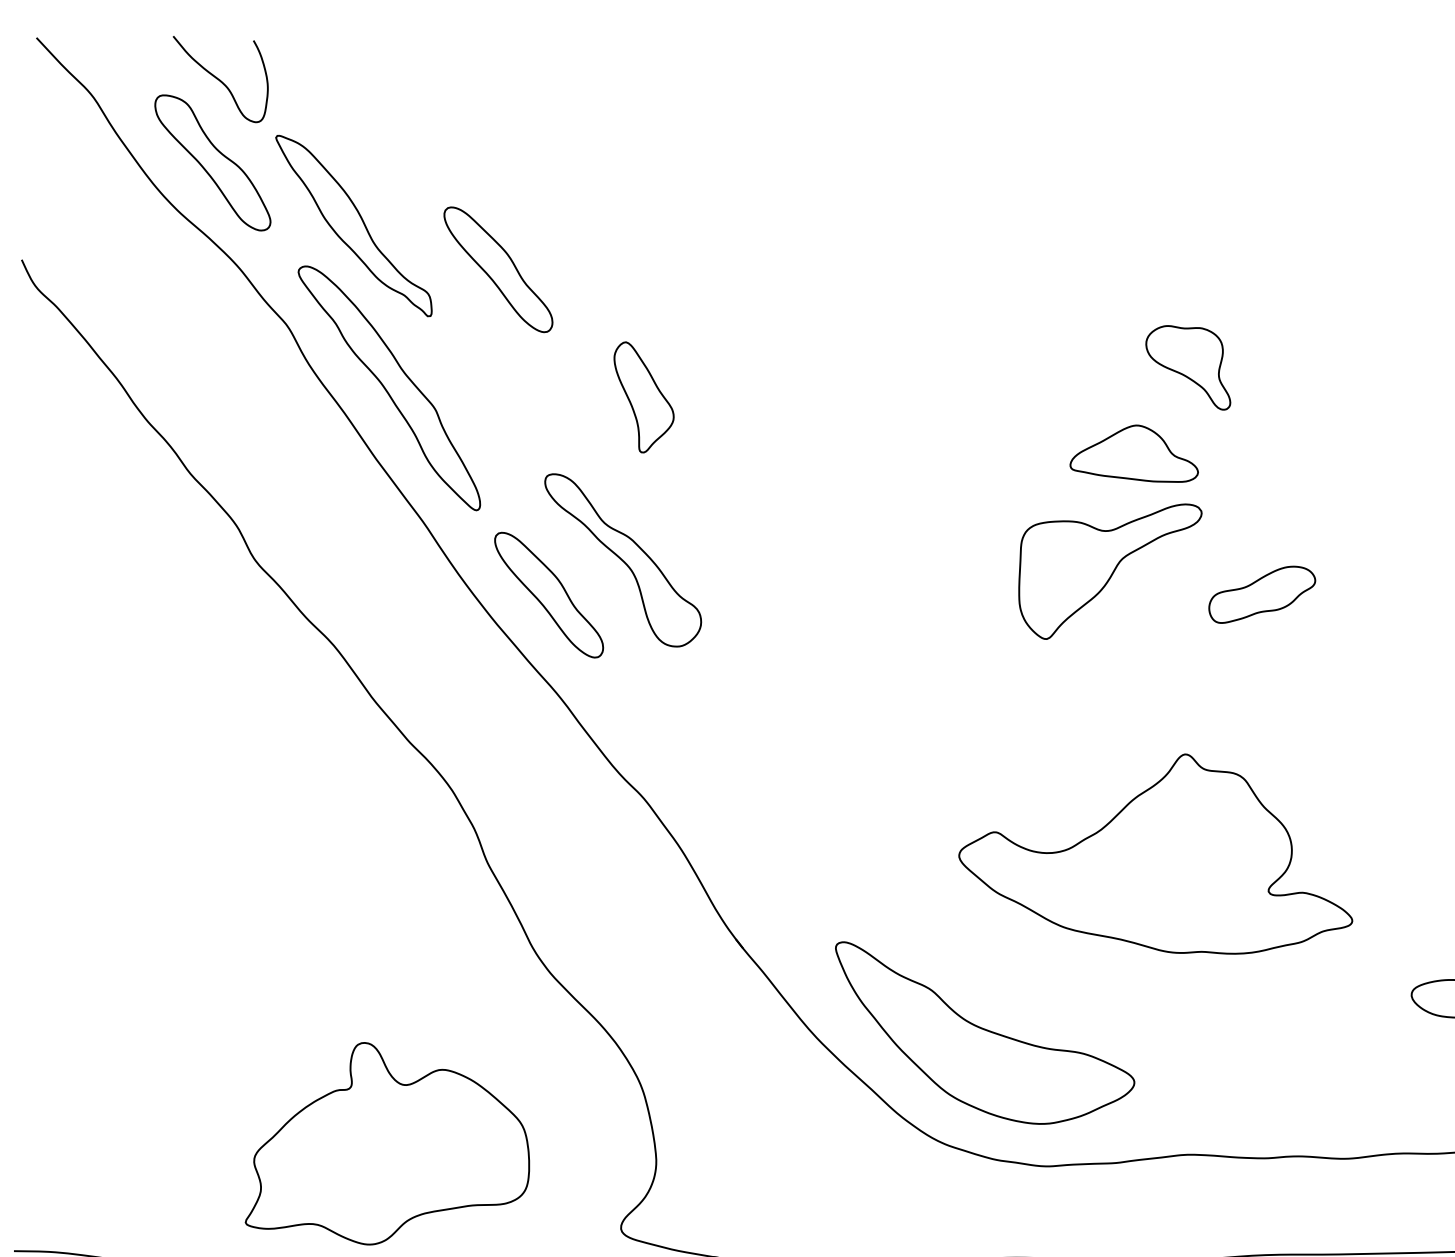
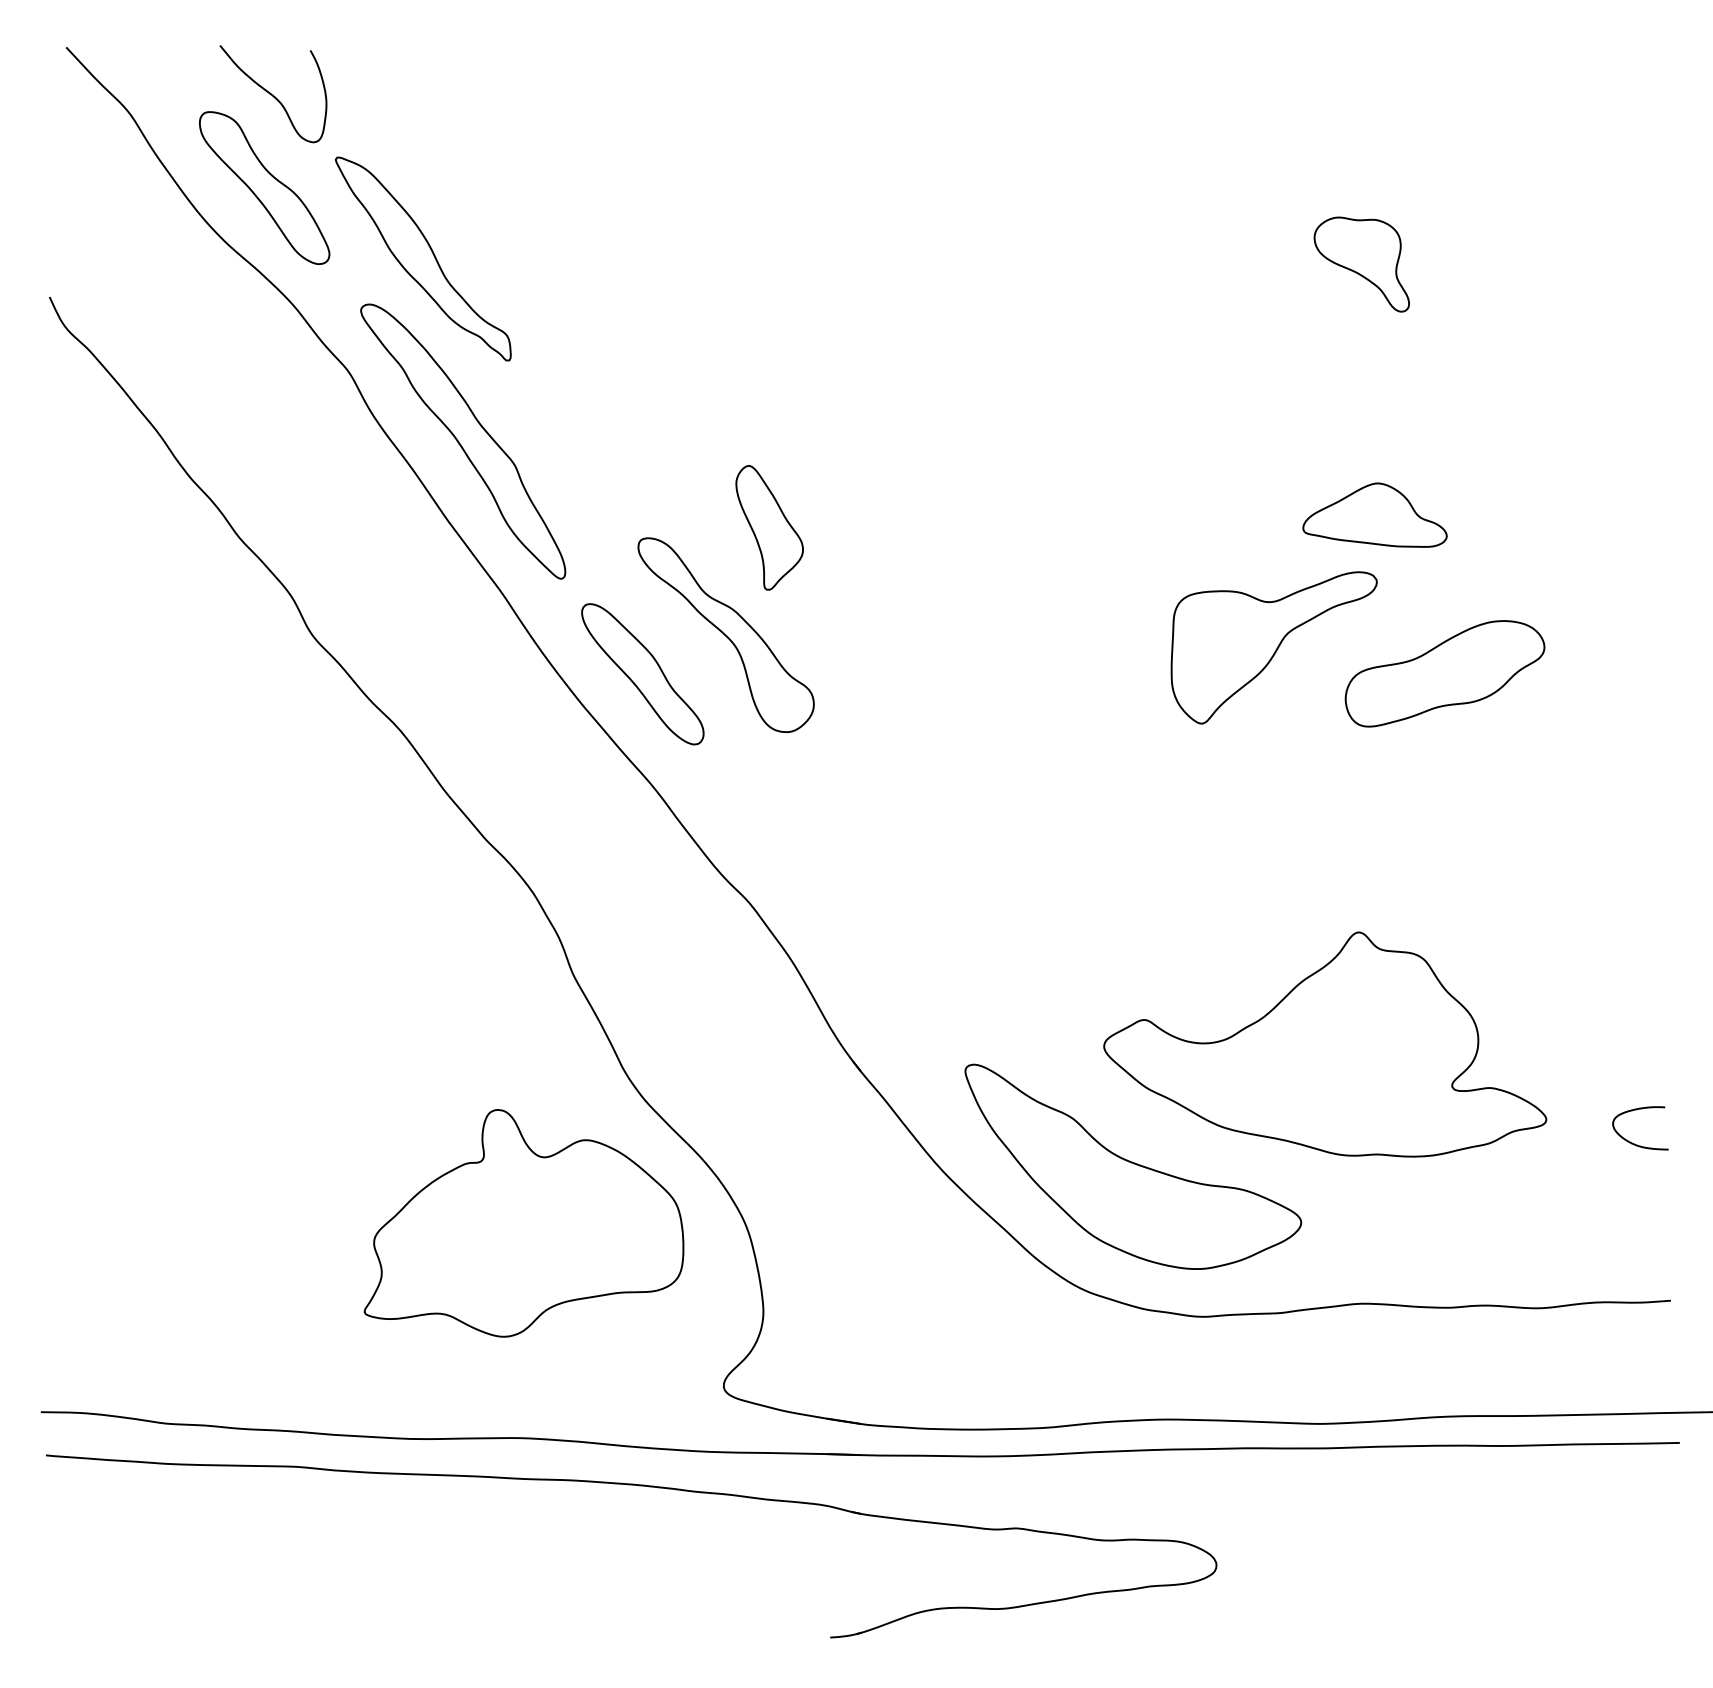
part: (498, 269) -> (585, 308), removed
part: (1188, 367) -> (1361, 264), moved
part: (643, 397) -> (769, 527), moved
part: (1133, 453) -> (1374, 514), moved
part: (1261, 594) -> (1444, 673), size x1.67
part: (1155, 854) -> (1325, 1044), moved
part: (387, 1143) -> (523, 1223), moved

